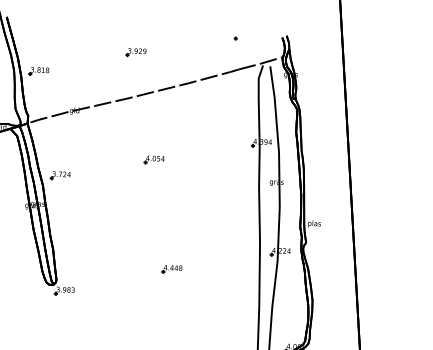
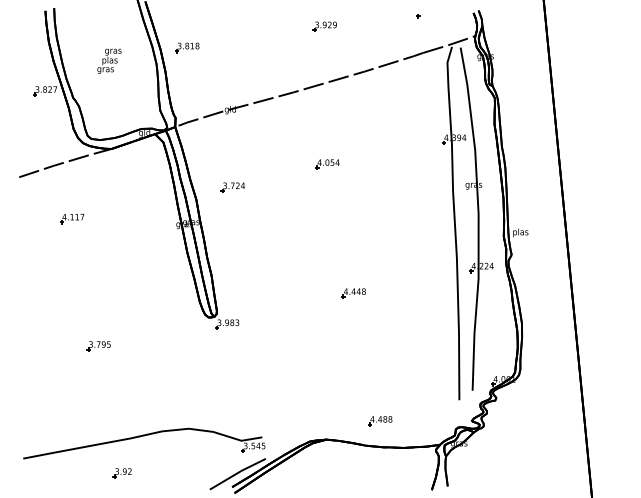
part: (135, 52) -> (324, 26), moved
part: (39, 71) -> (187, 47), moved
part: (60, 175) -> (232, 187), moved

